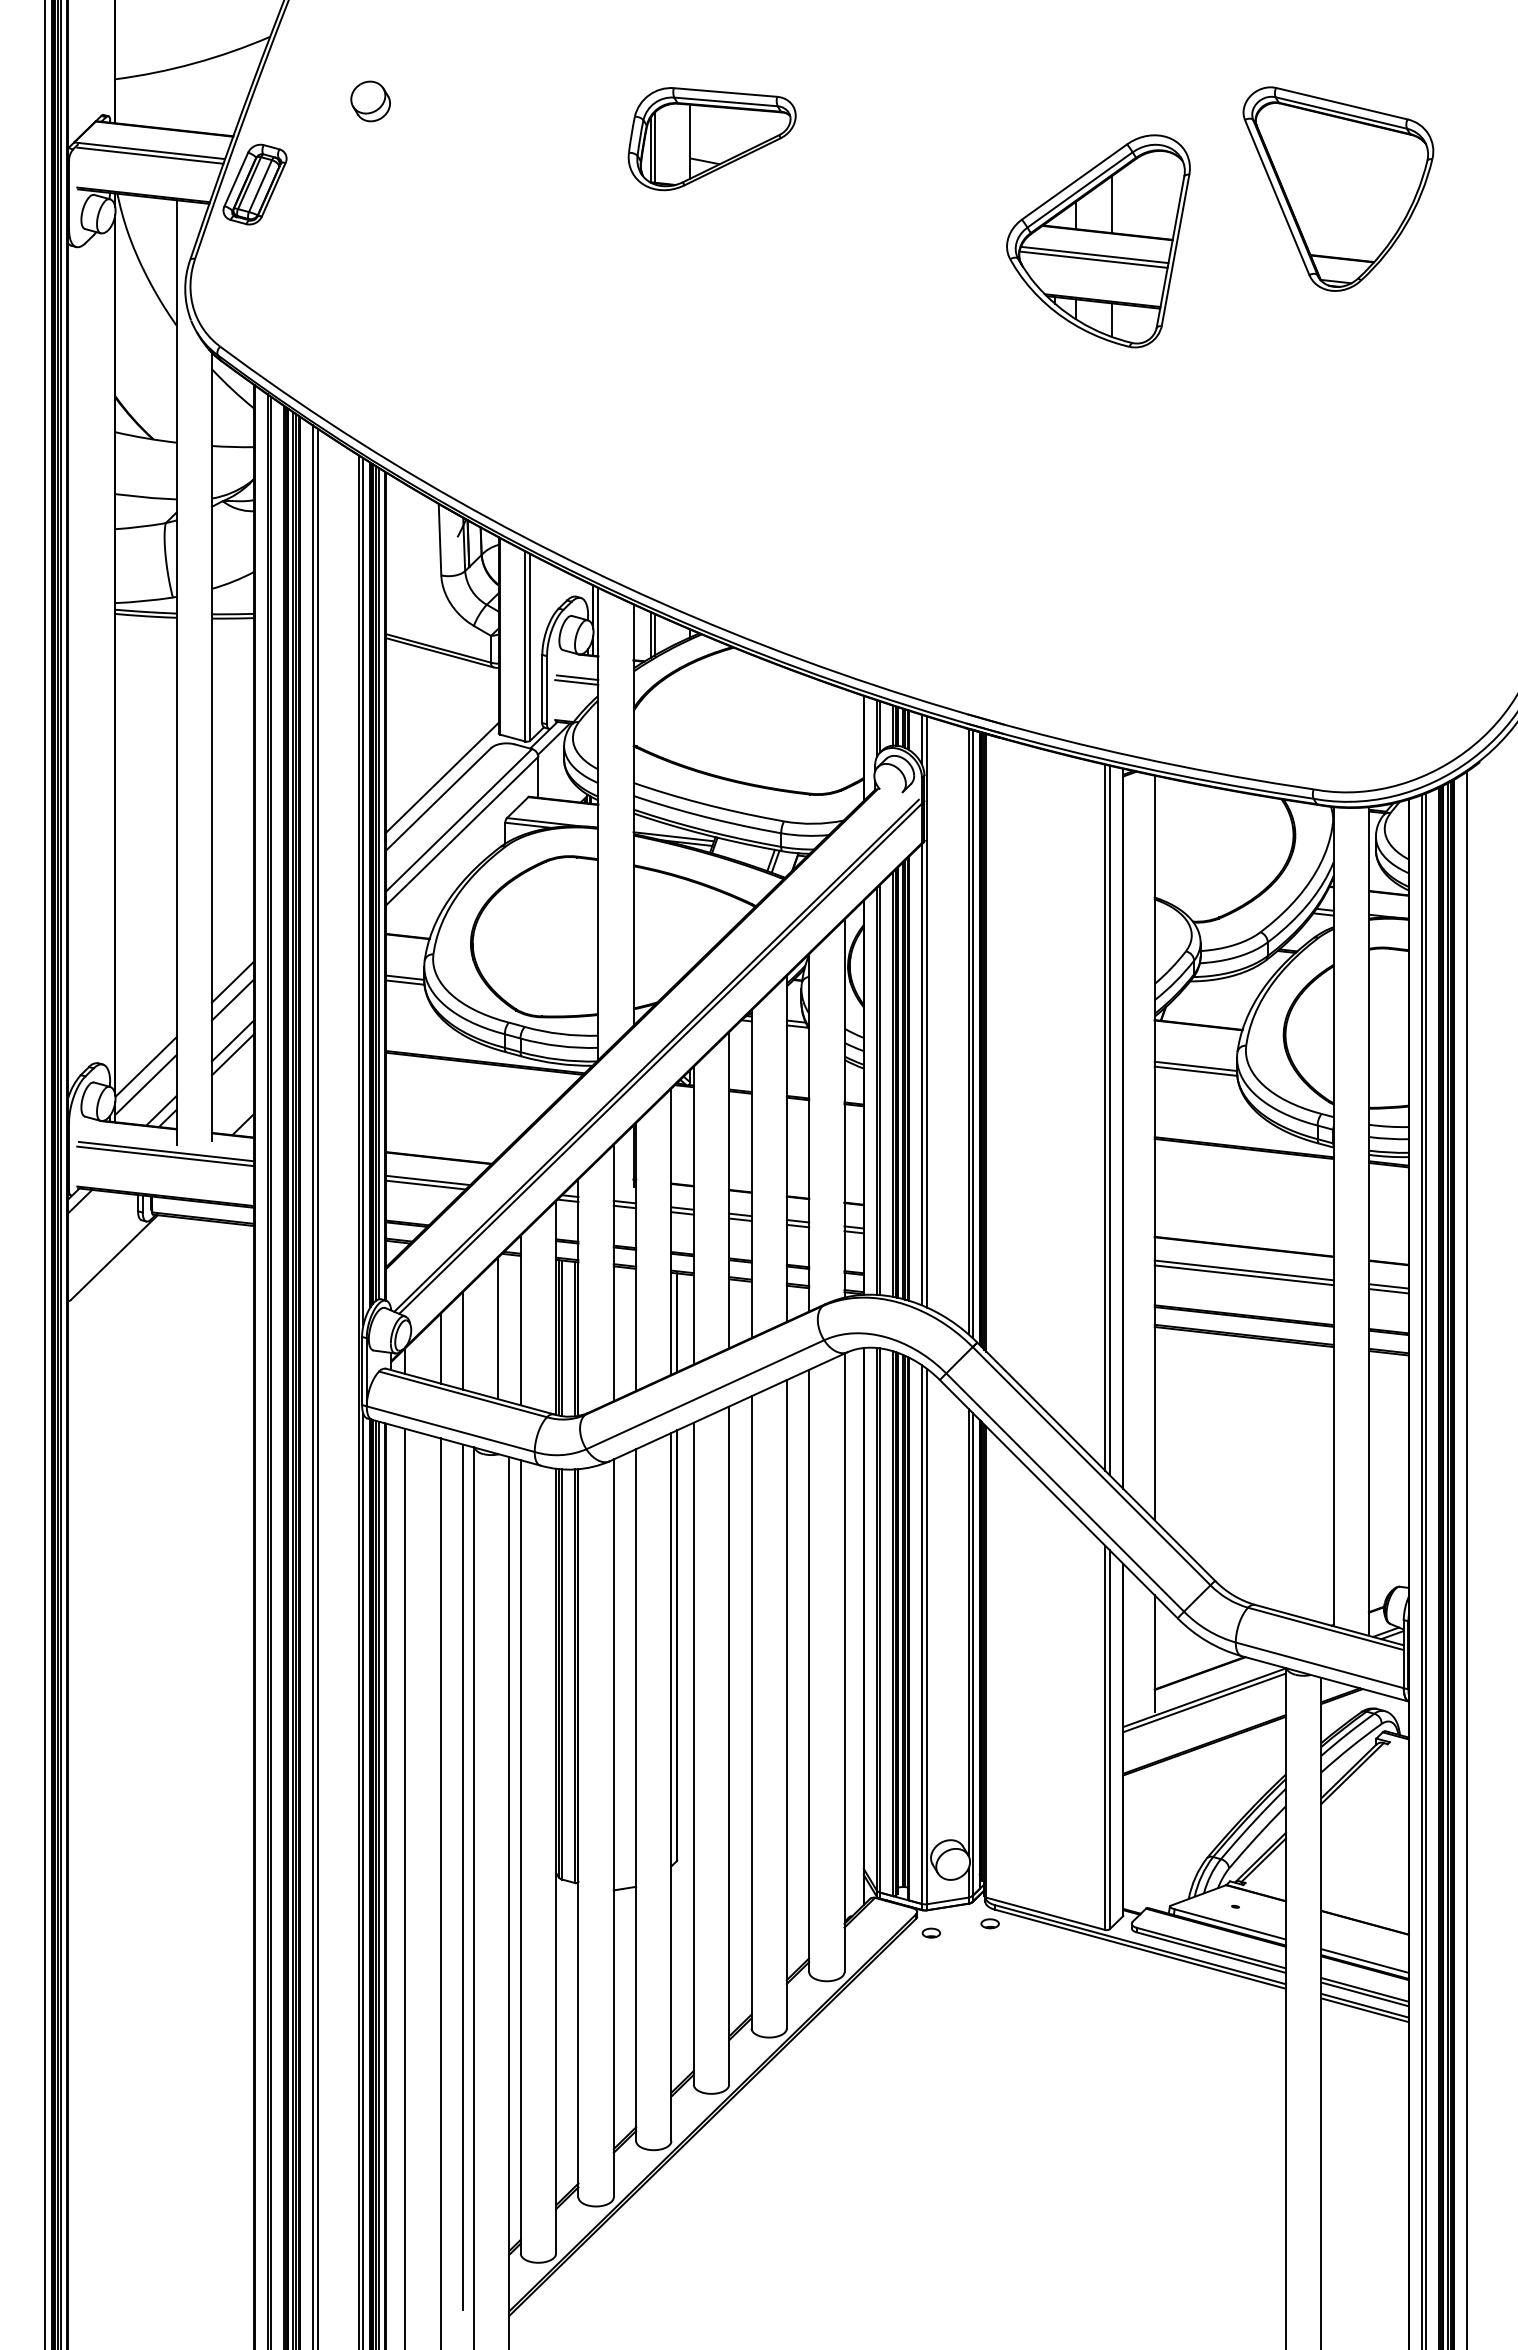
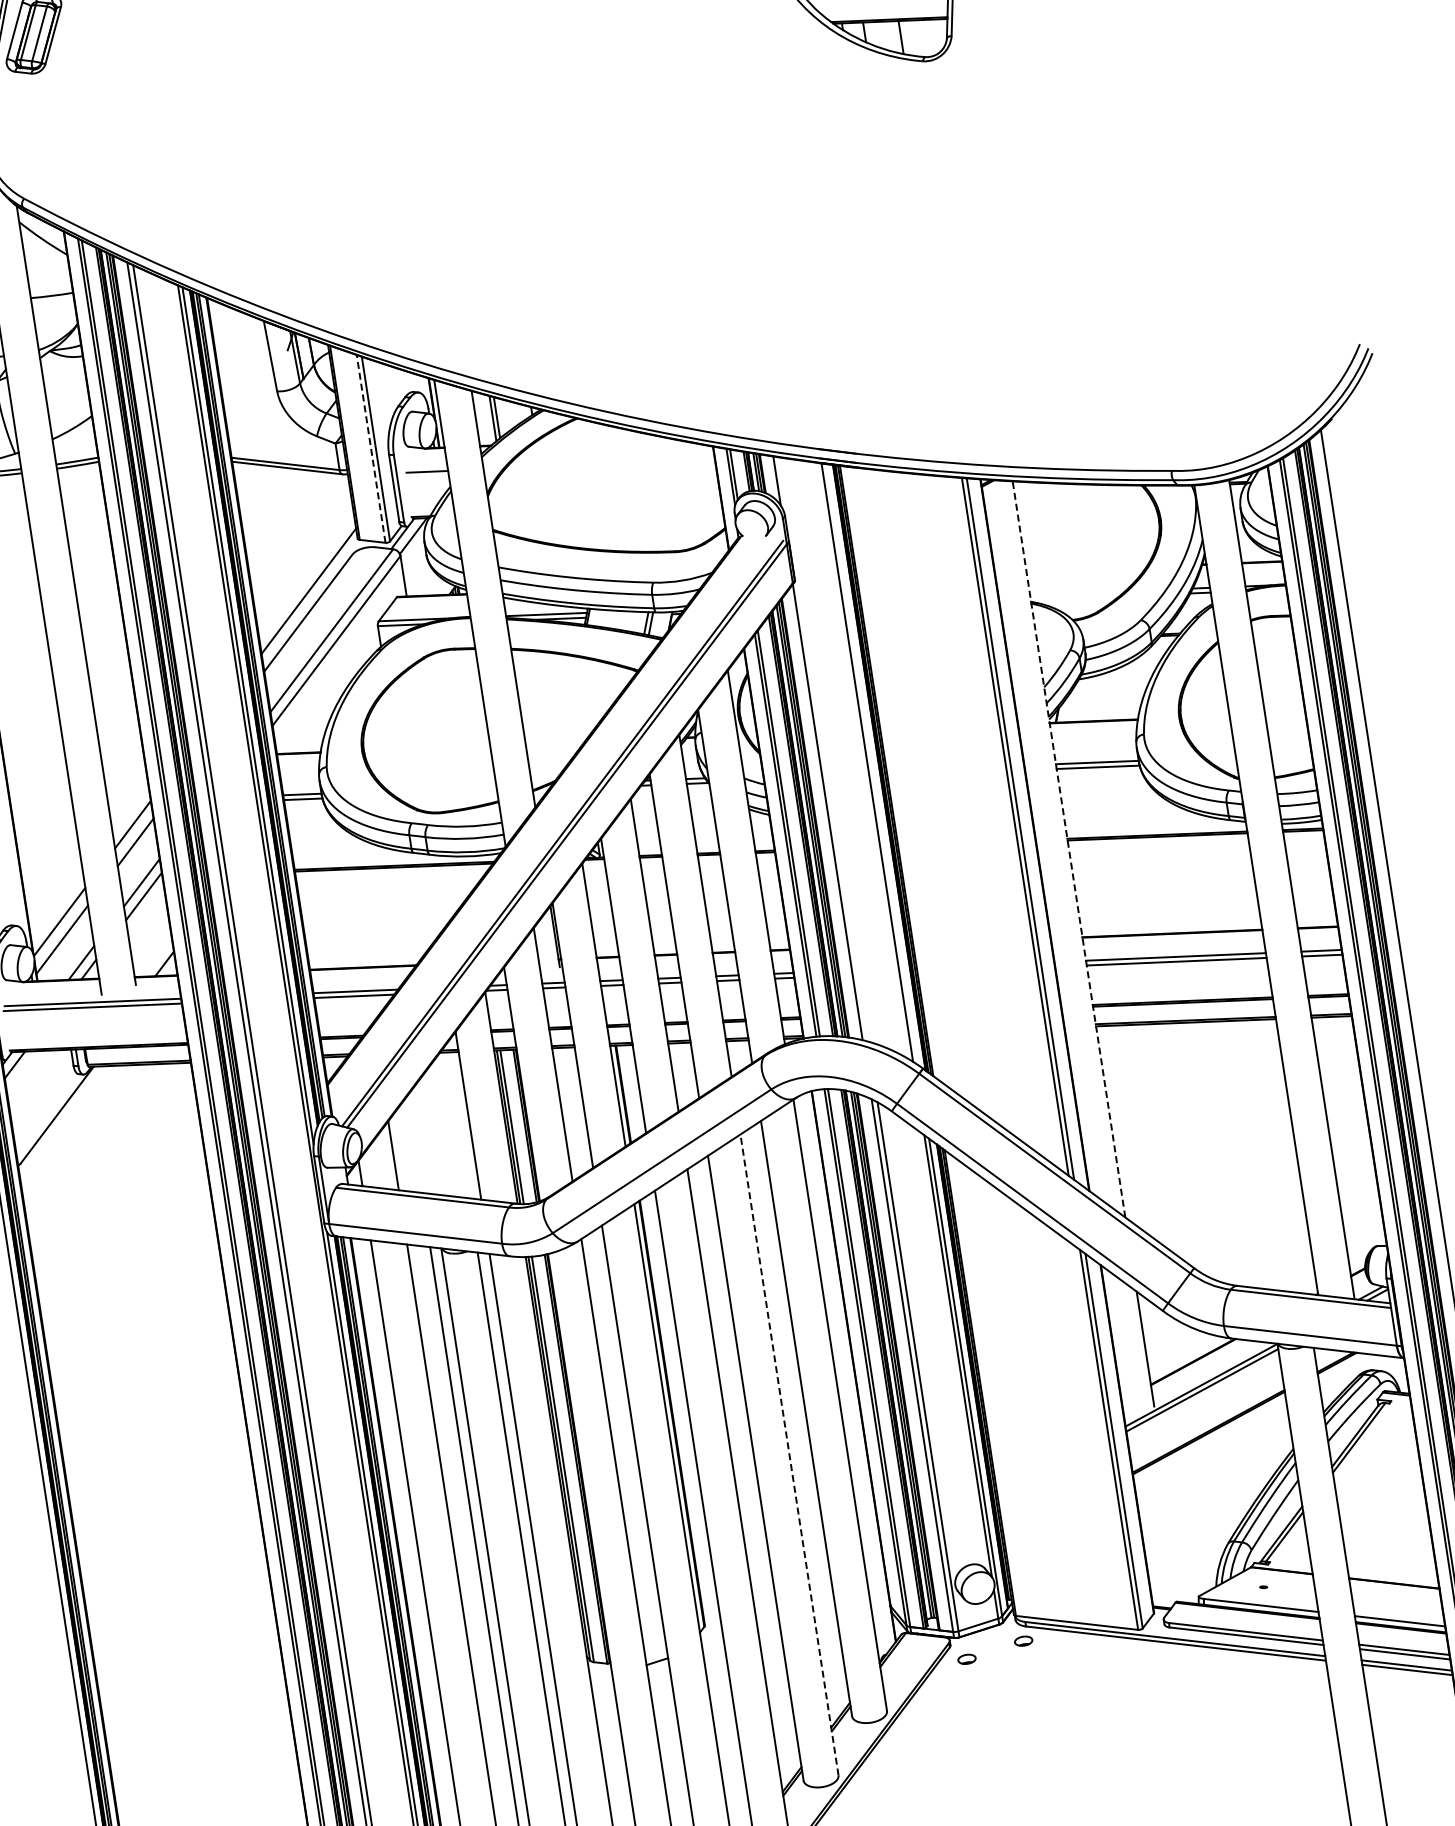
line: (525, 646) -> (371, 448), solid -> dashed
line: (576, 682) -> (427, 476), removed
line: (927, 1011) -> (823, 748), removed
line: (972, 1034) -> (871, 764), removed
line: (1154, 1147) -> (1068, 848), solid -> dashed
line: (498, 1328) -> (447, 1127), removed
line: (463, 1340) -> (414, 1144), removed
line: (786, 1703) -> (789, 1454), solid -> dashed

